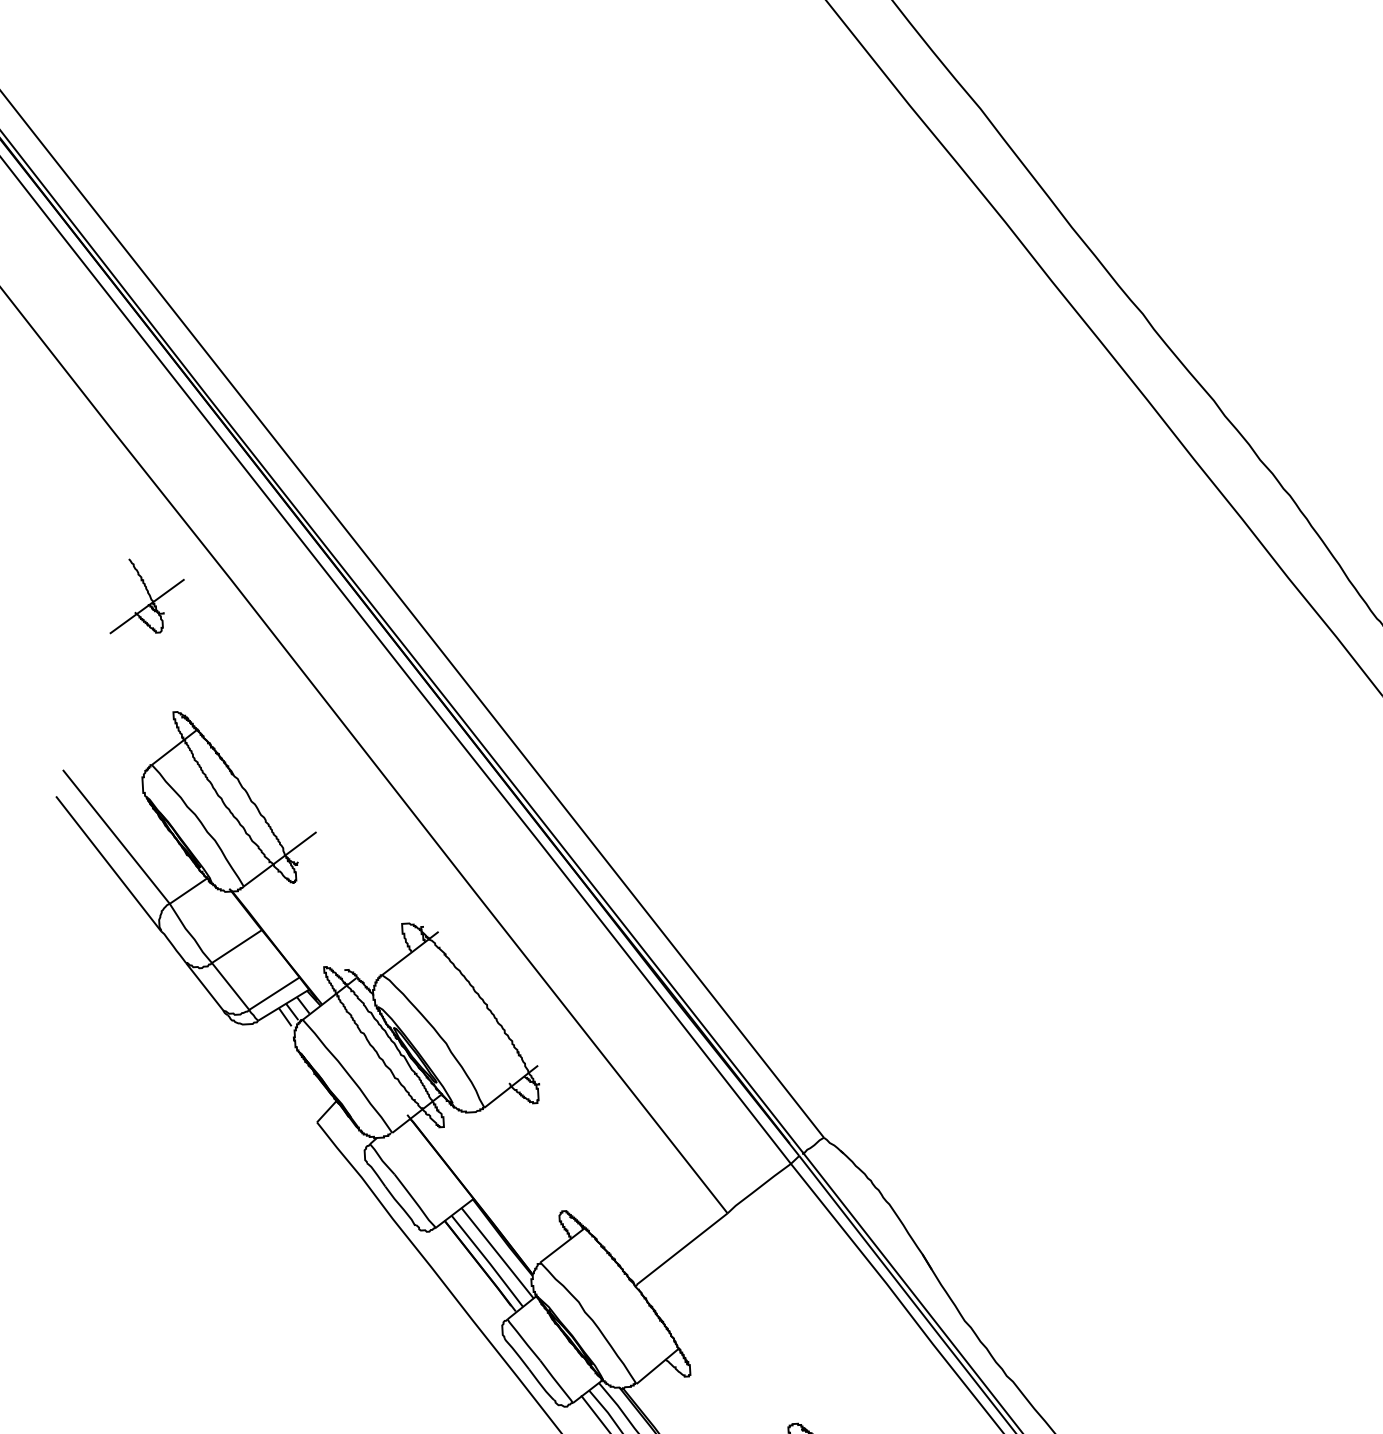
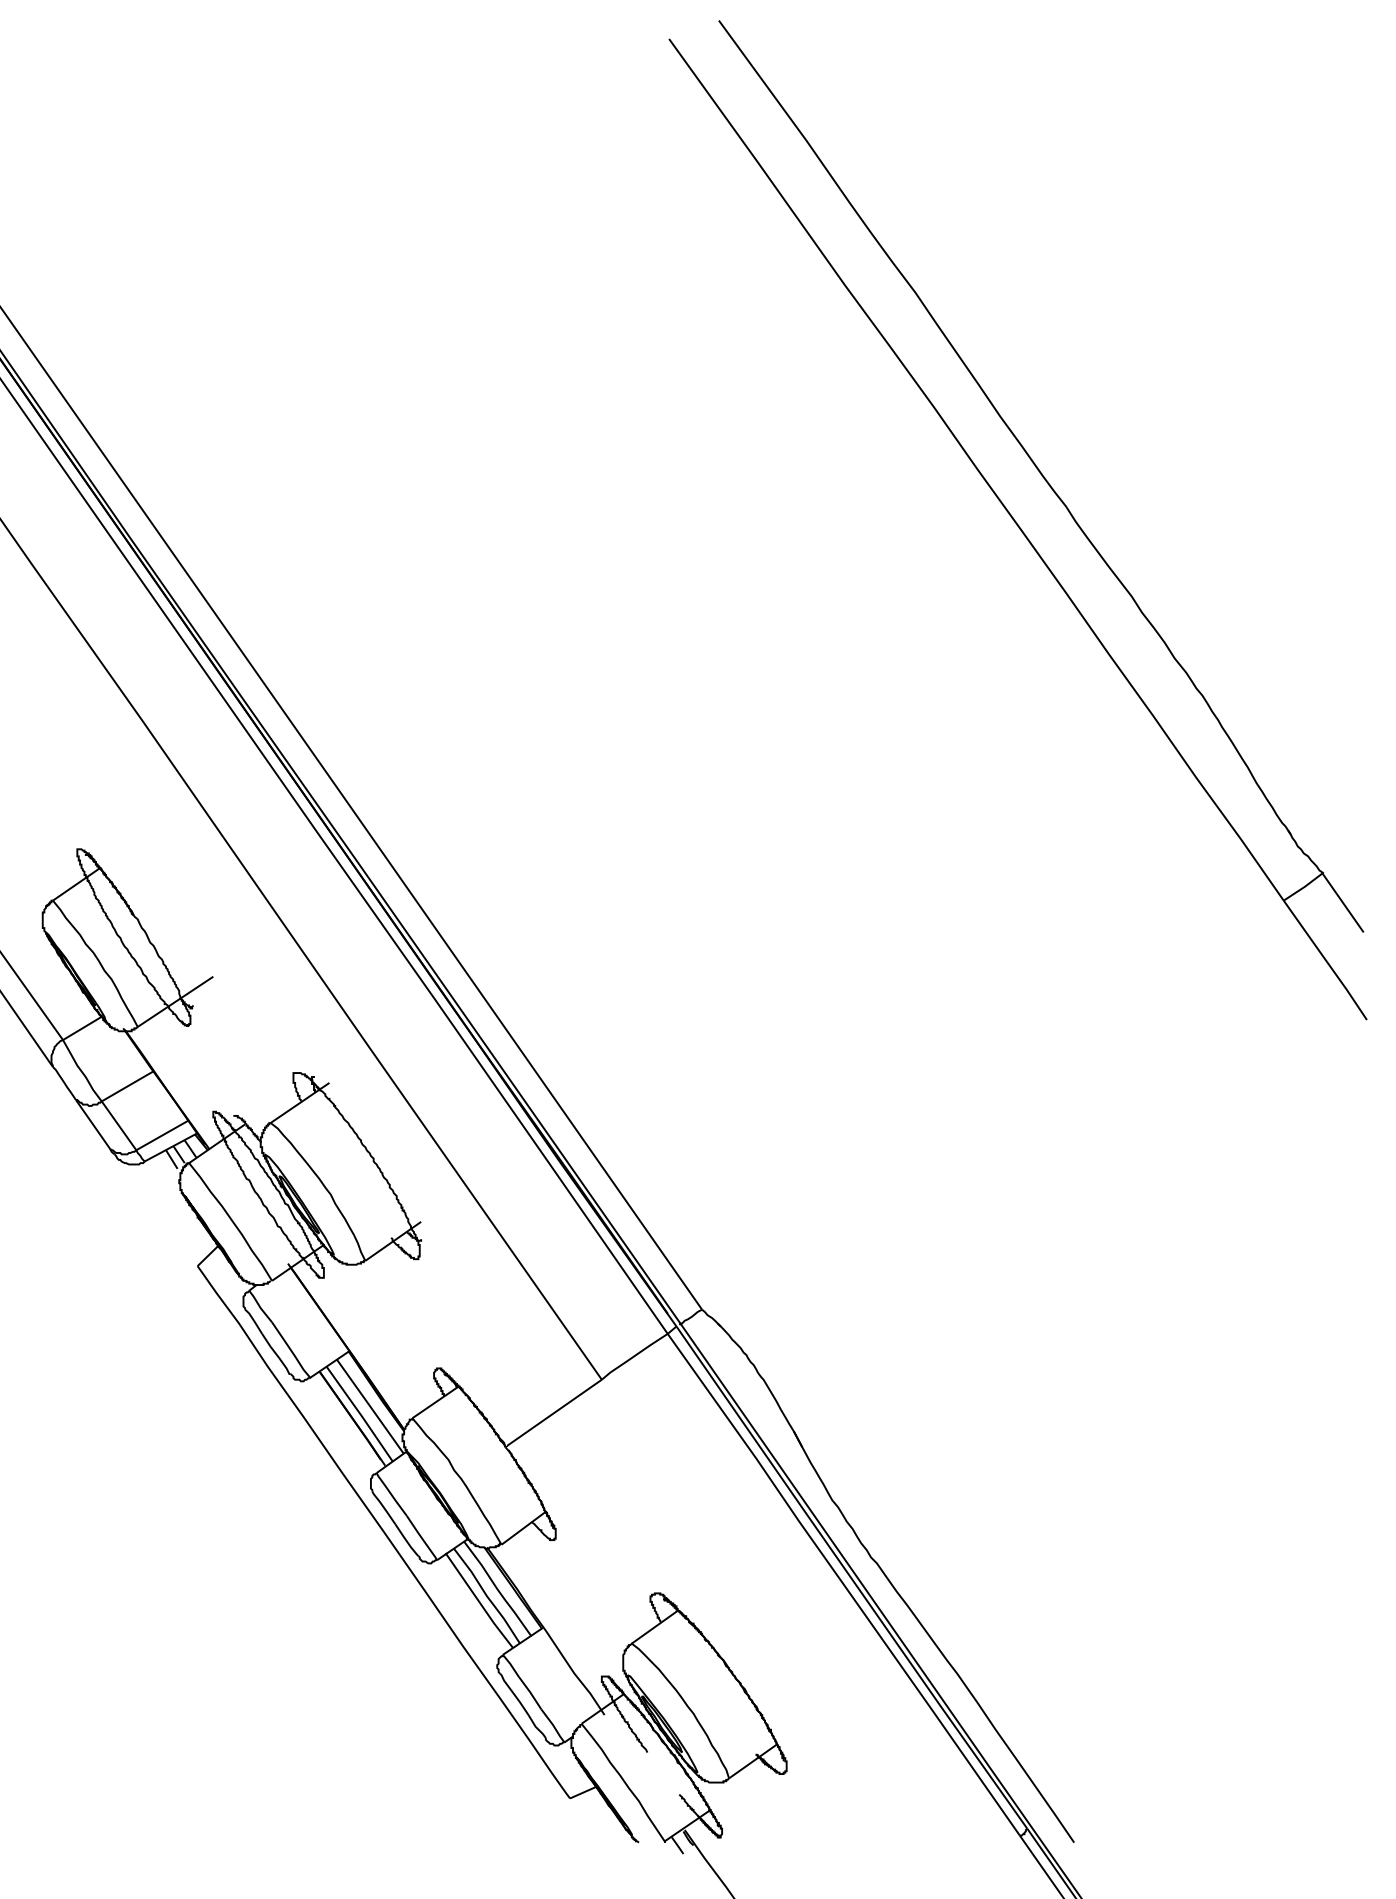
part: (146, 595) -> (56, 731), removed

